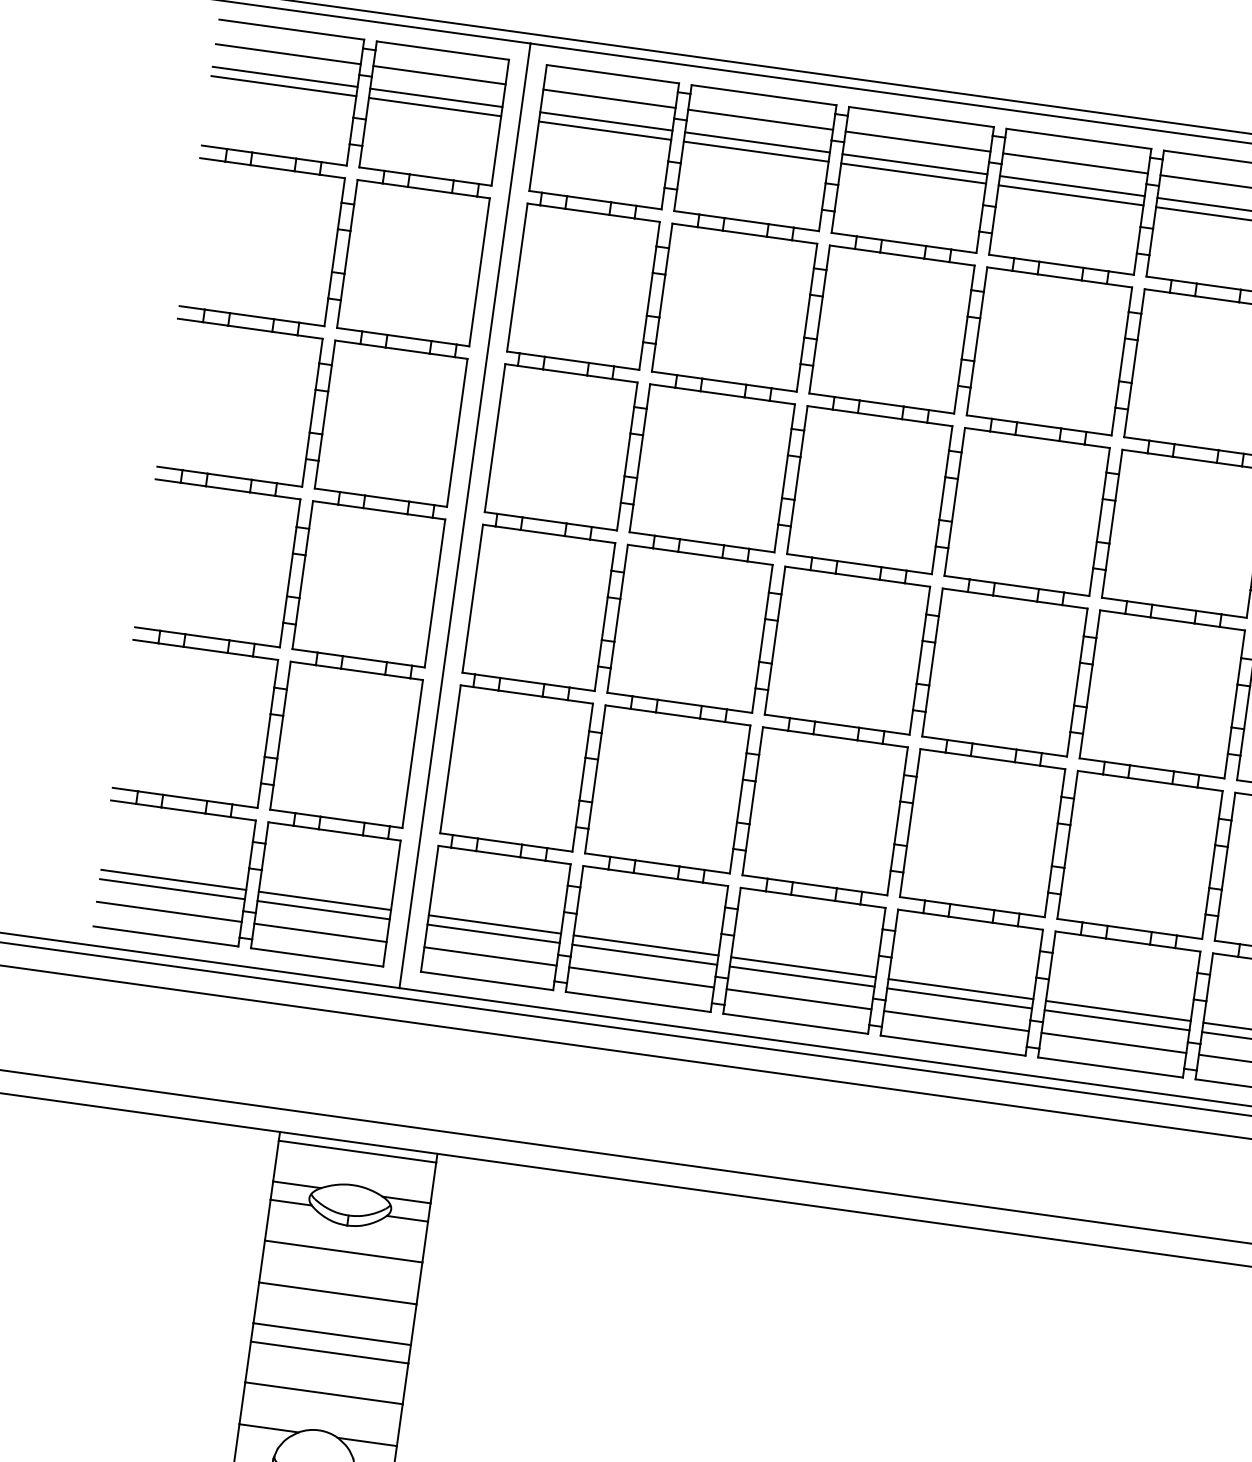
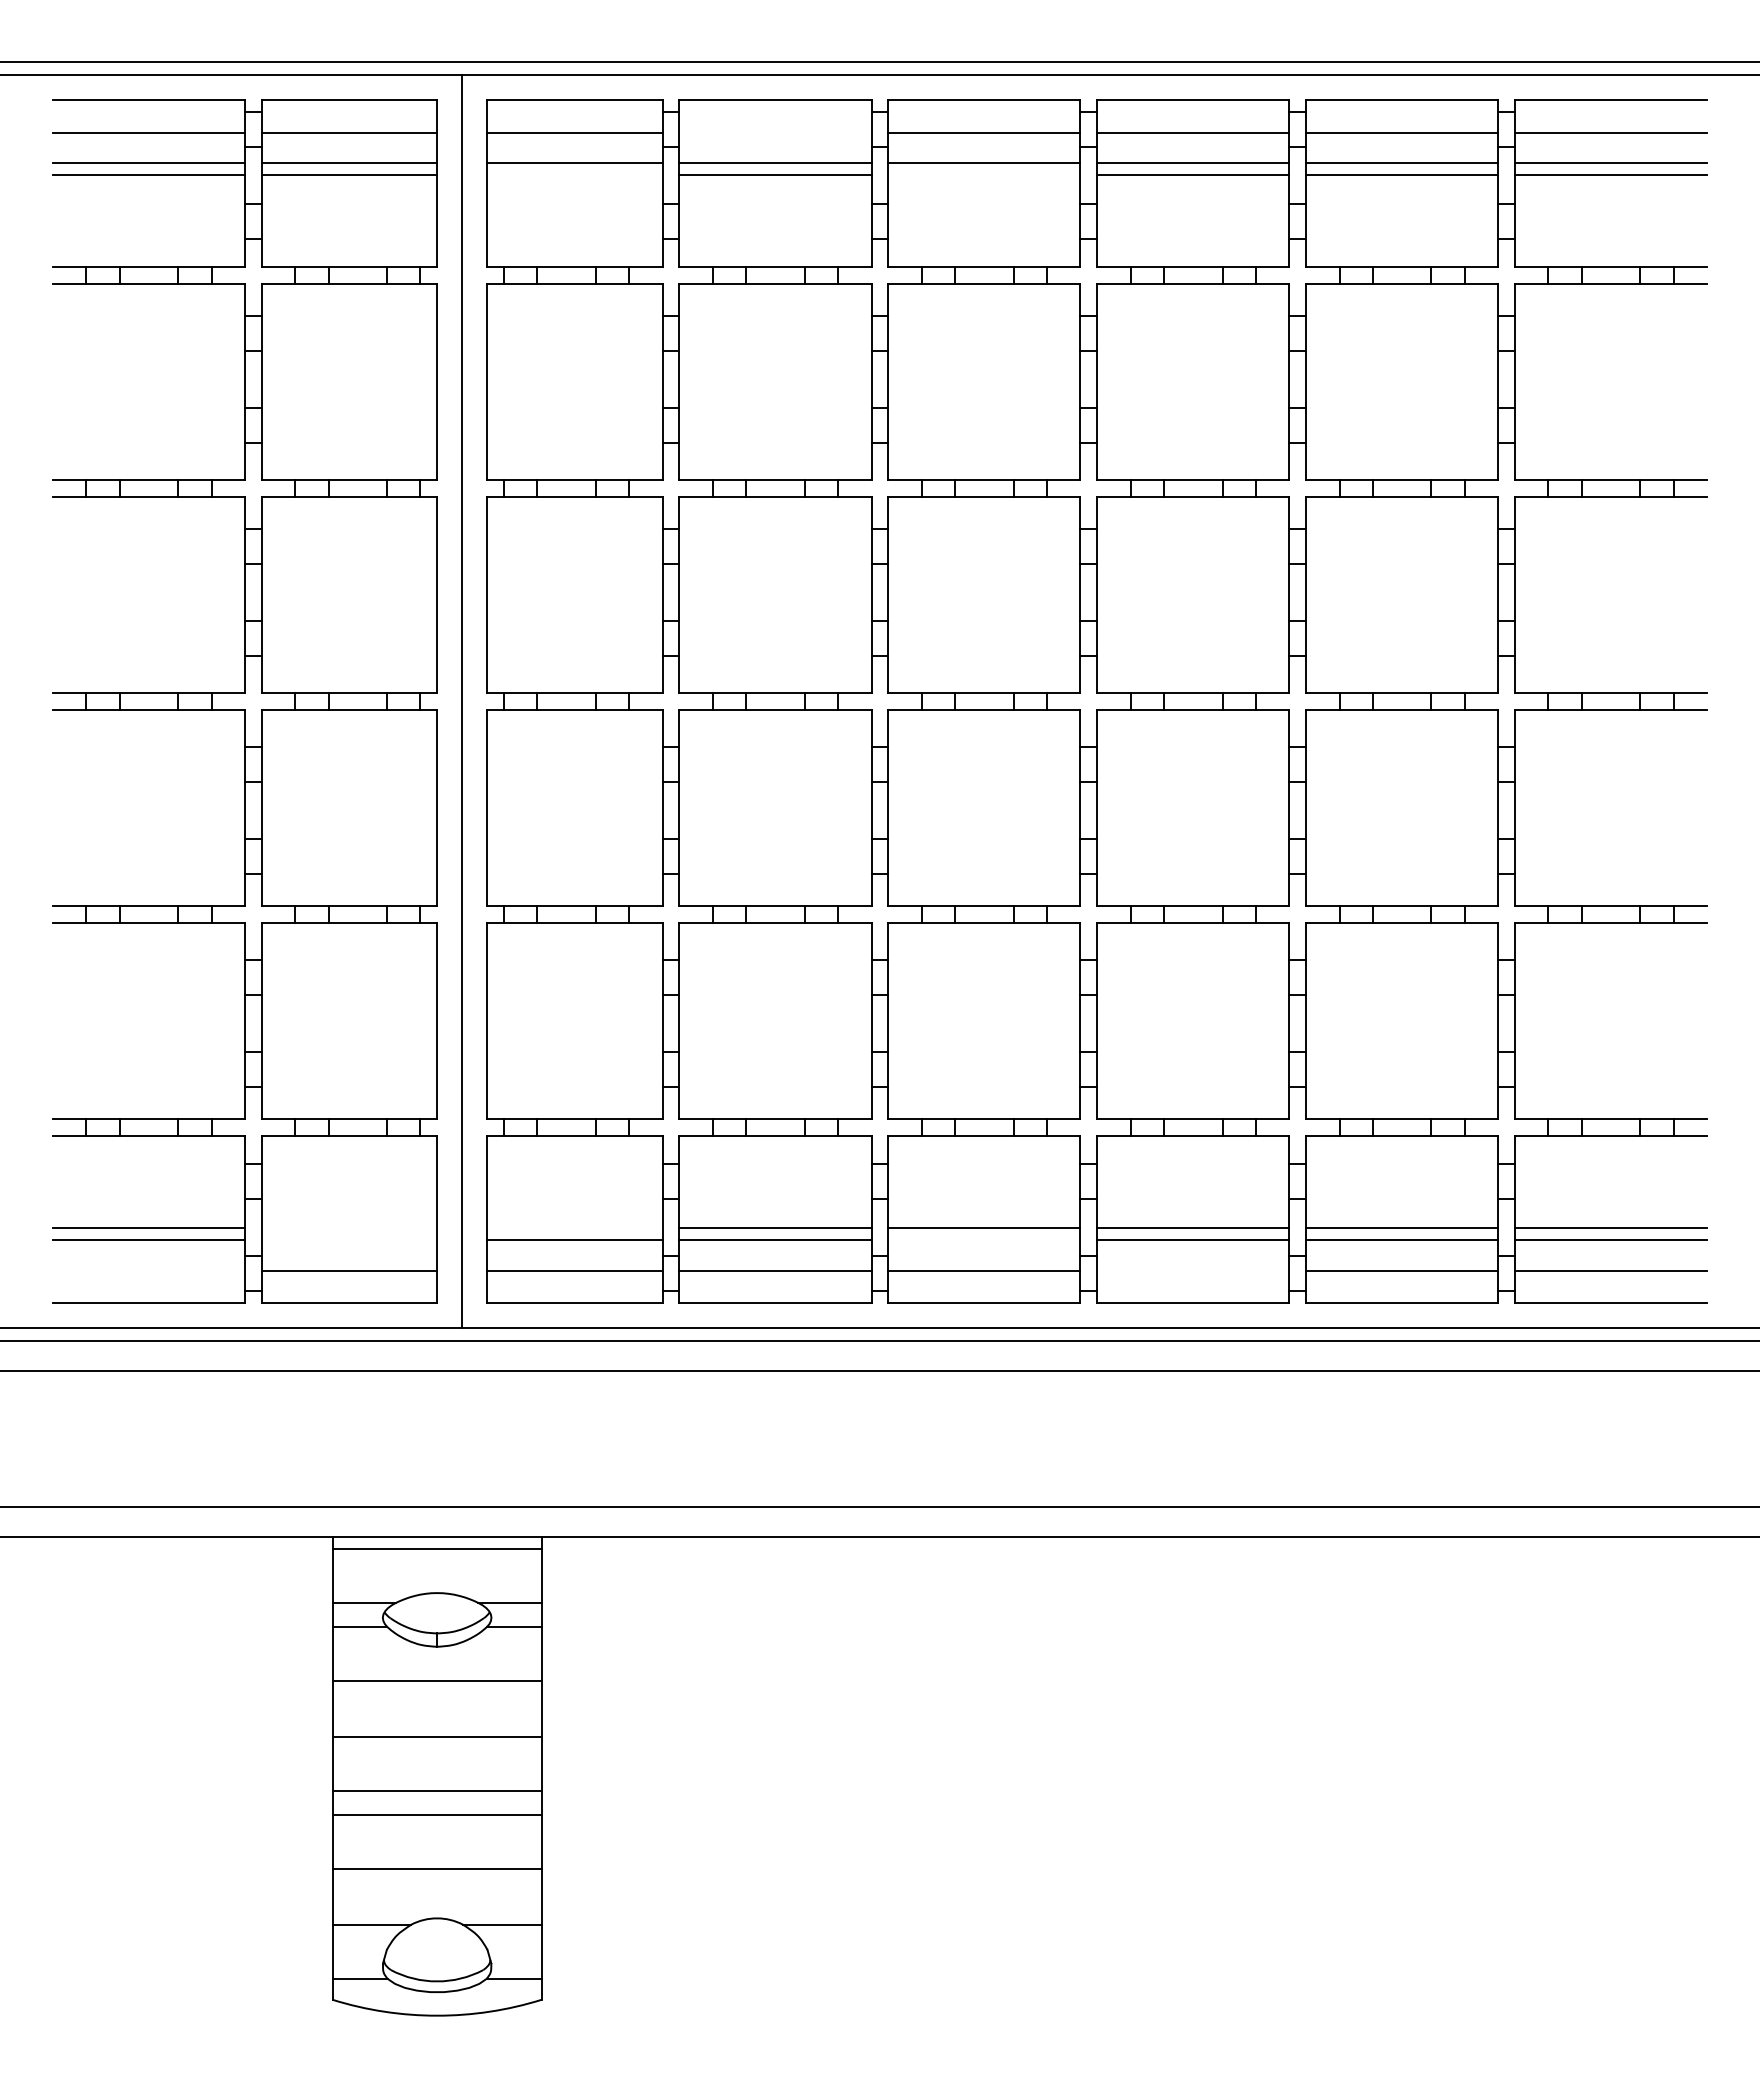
line: (760, 119) -> (775, 132), removed
line: (604, 130) -> (574, 174), removed
line: (913, 173) -> (984, 174), removed
line: (324, 901) -> (349, 1228), removed
line: (323, 910) -> (349, 1240), removed
line: (169, 911) -> (148, 1270), removed
line: (494, 924) -> (574, 1228), removed
line: (802, 976) -> (984, 1240), removed
line: (956, 1021) -> (1193, 1270), removed

